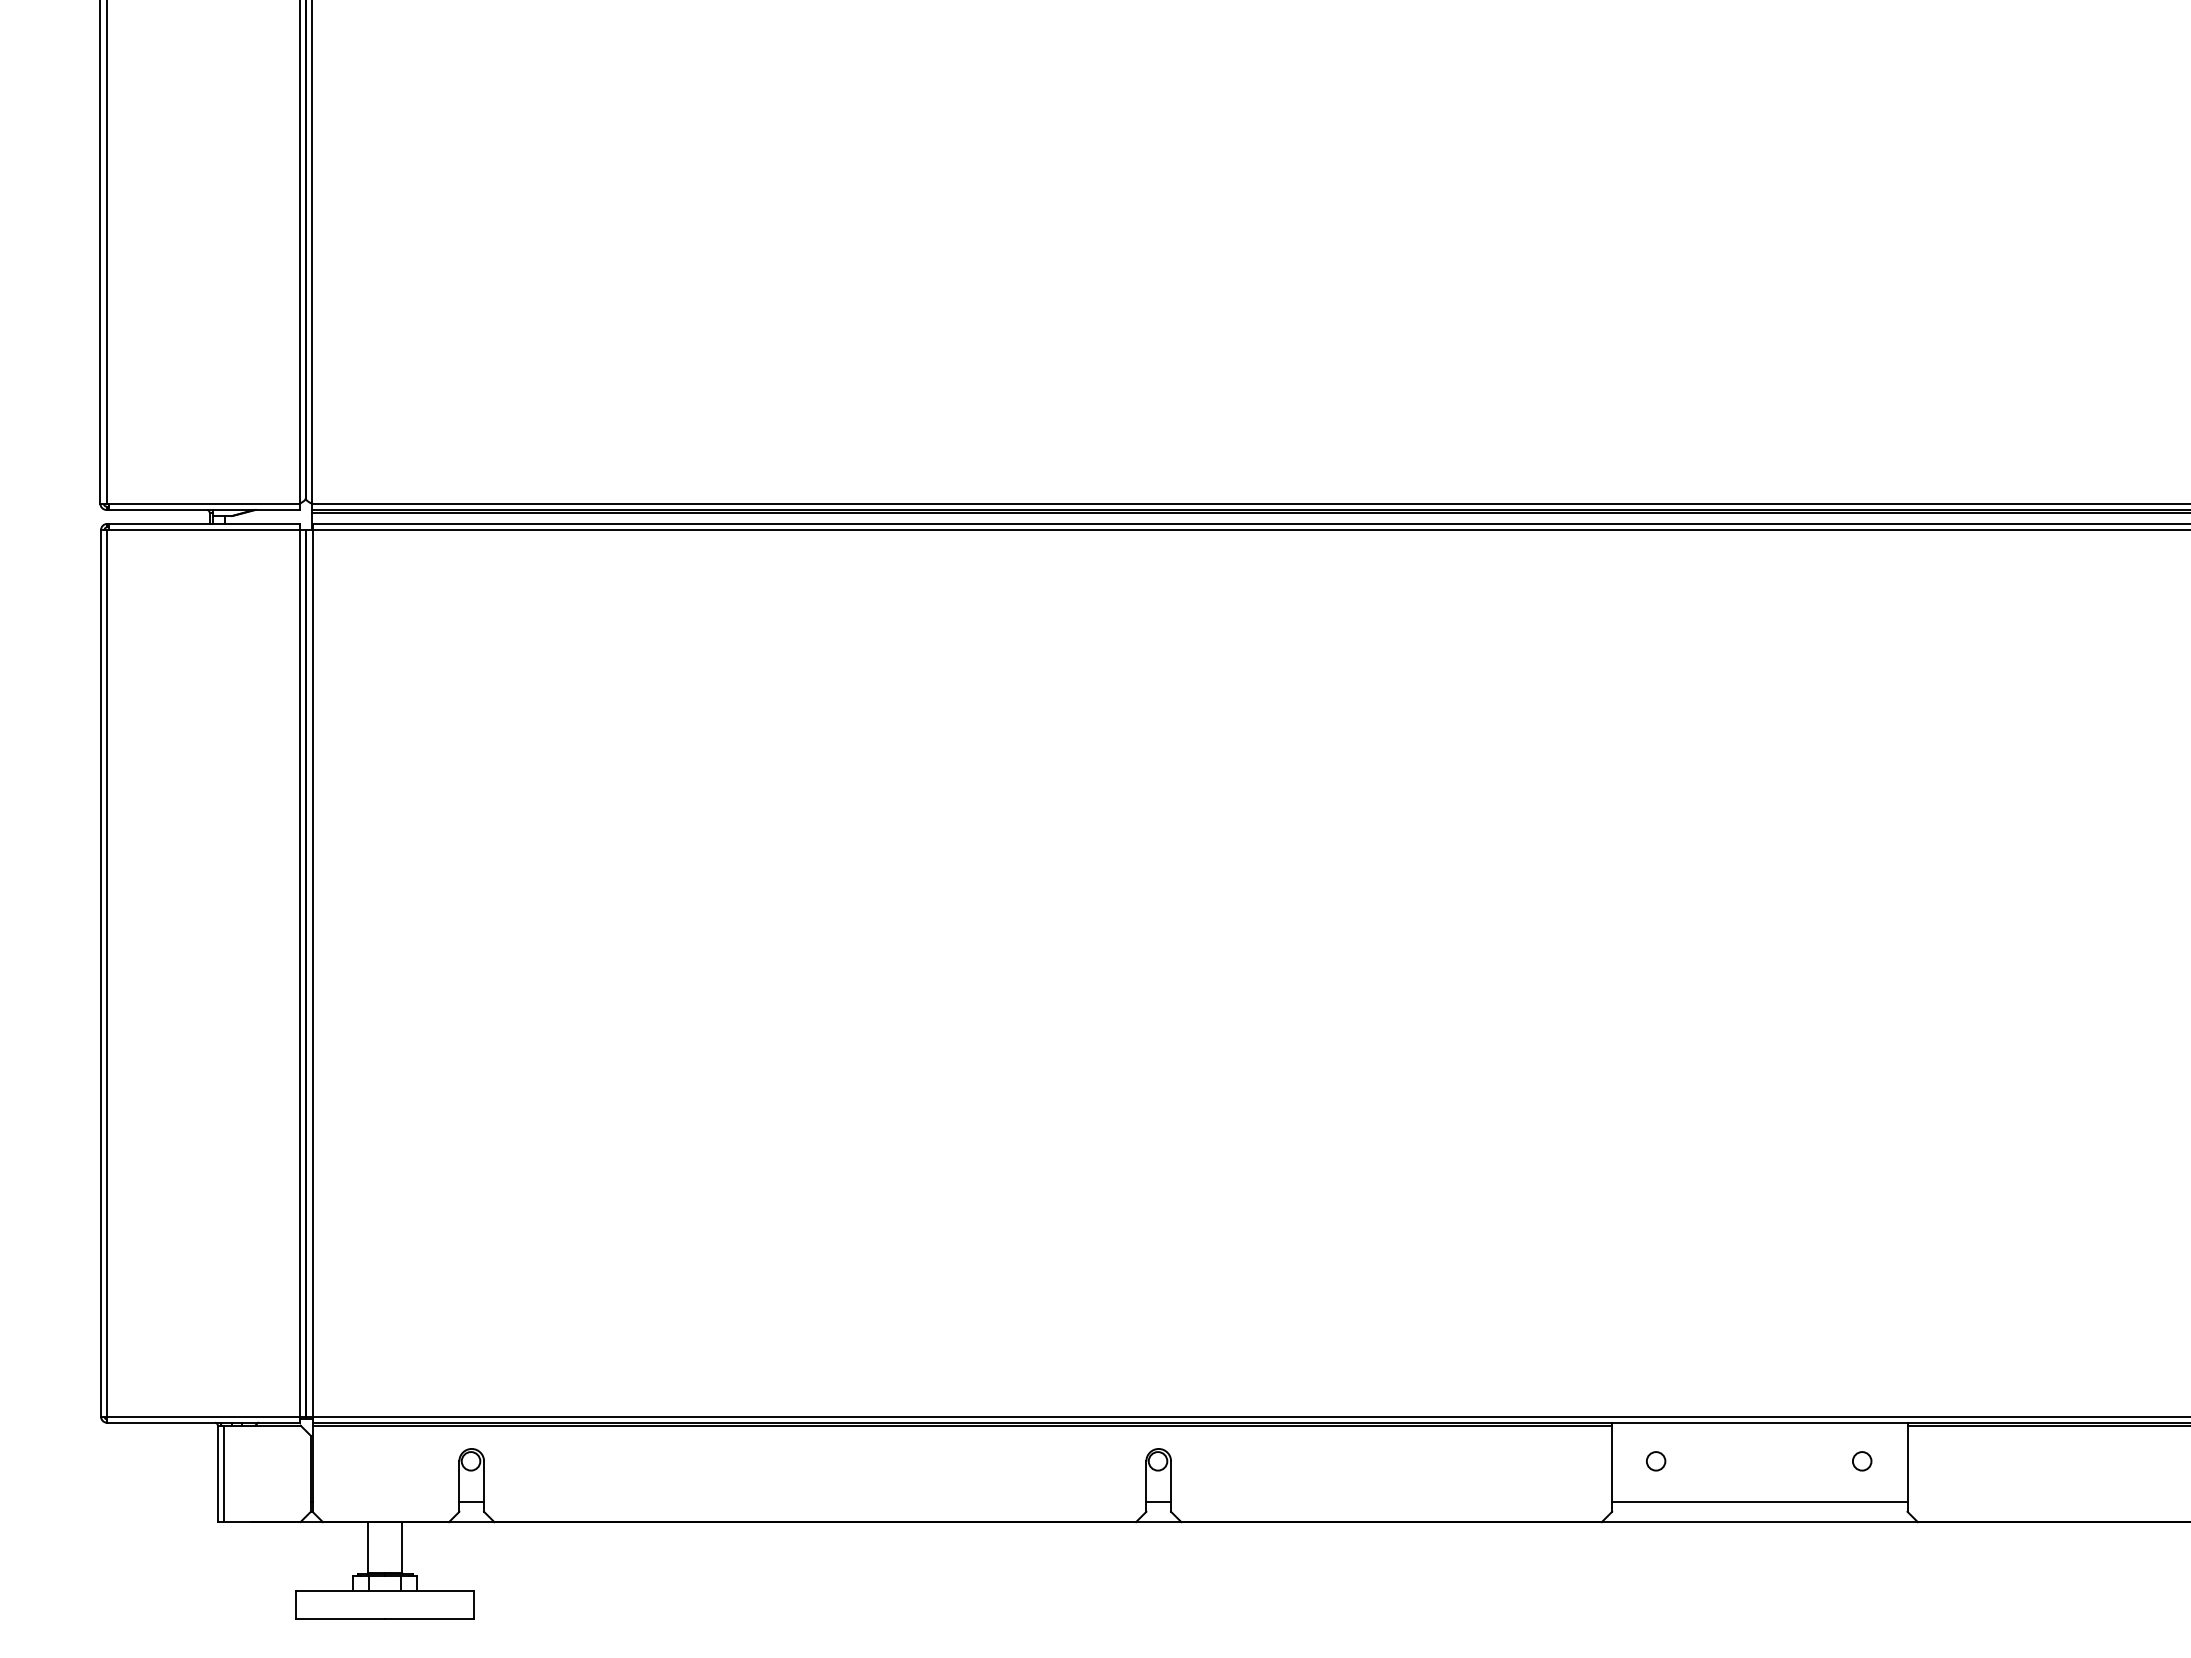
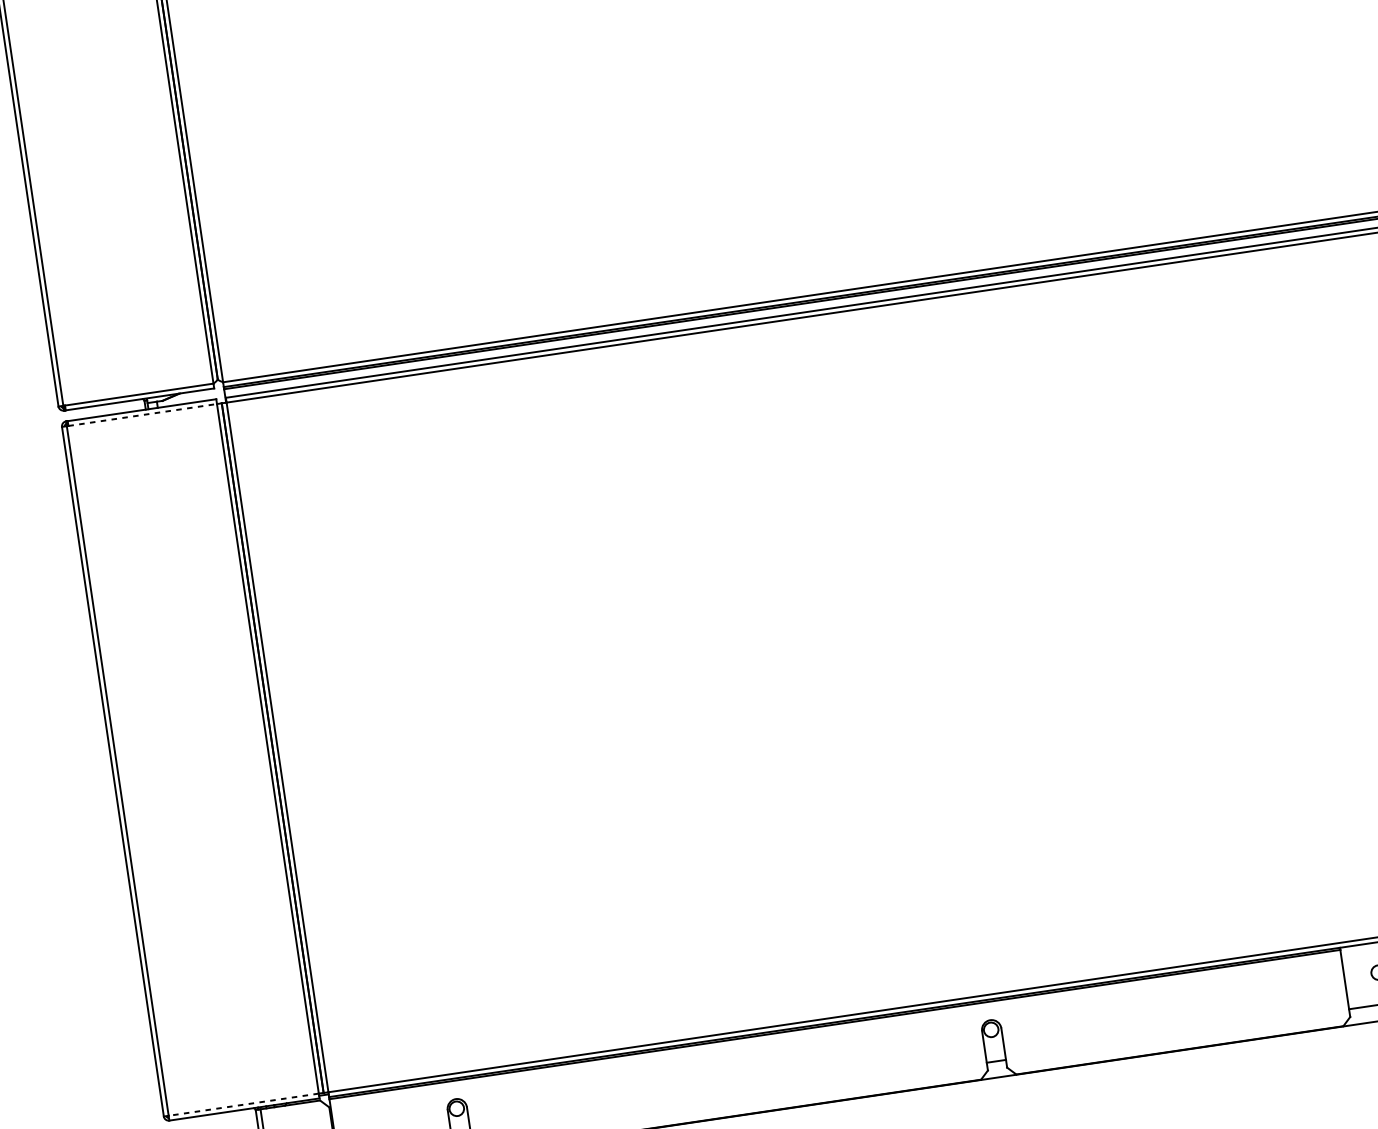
line: (204, 530) -> (142, 415), solid -> dashed
line: (203, 1416) -> (243, 1104), solid -> dashed

